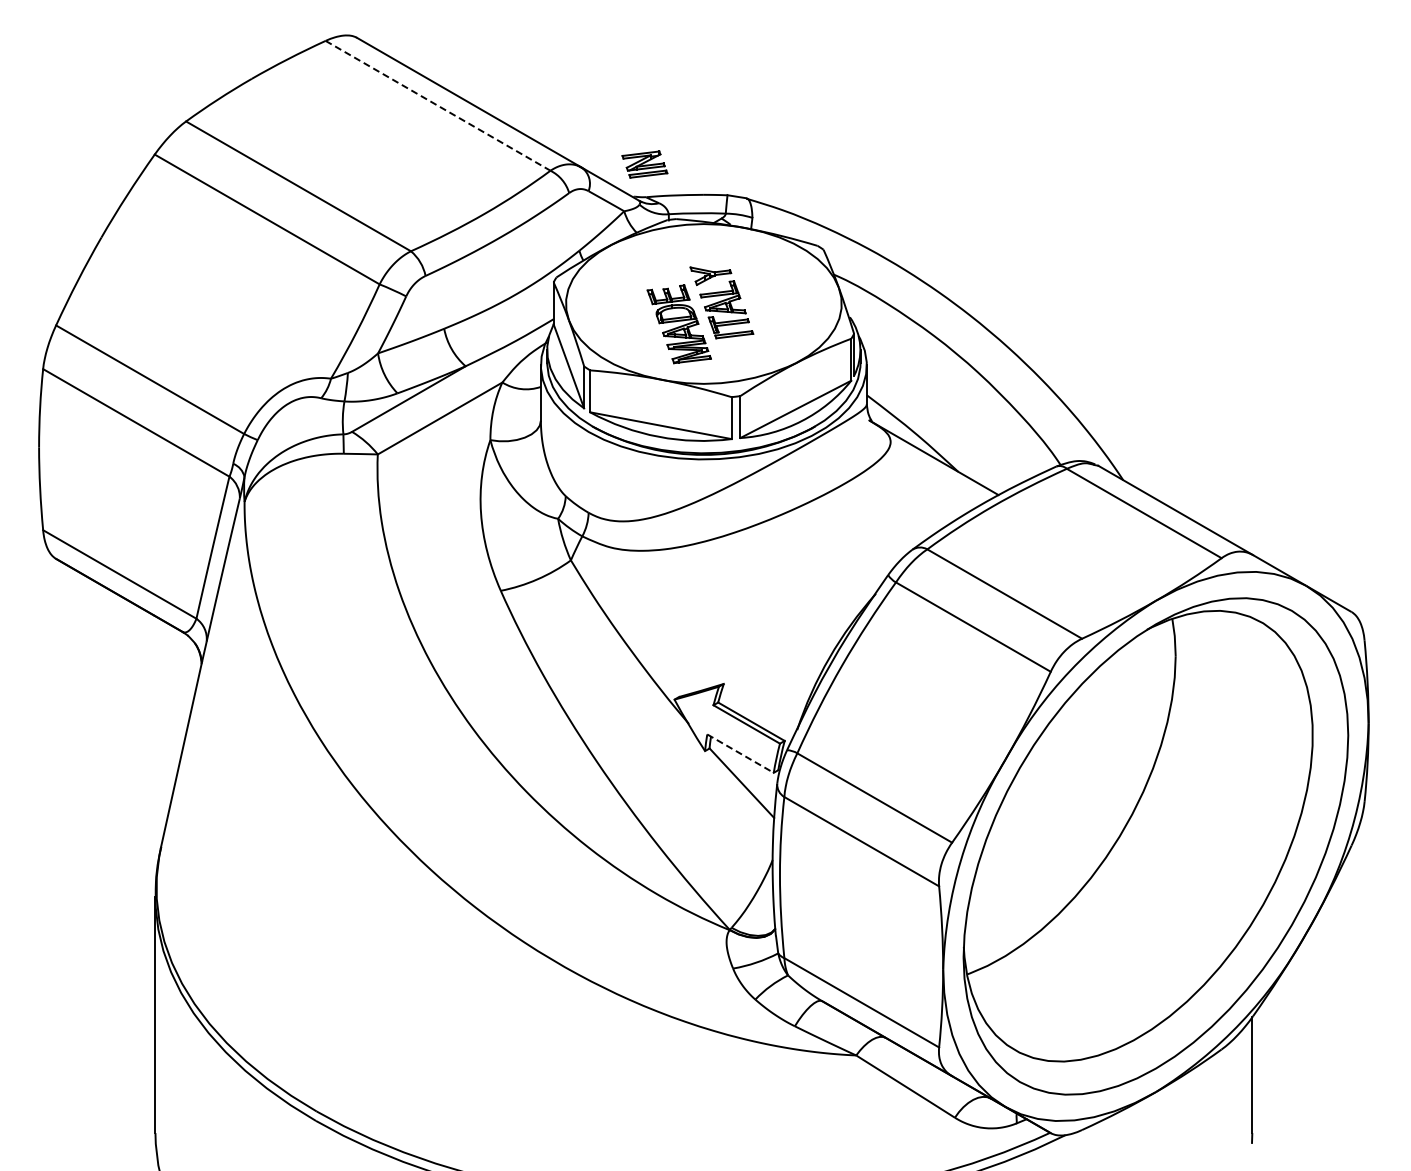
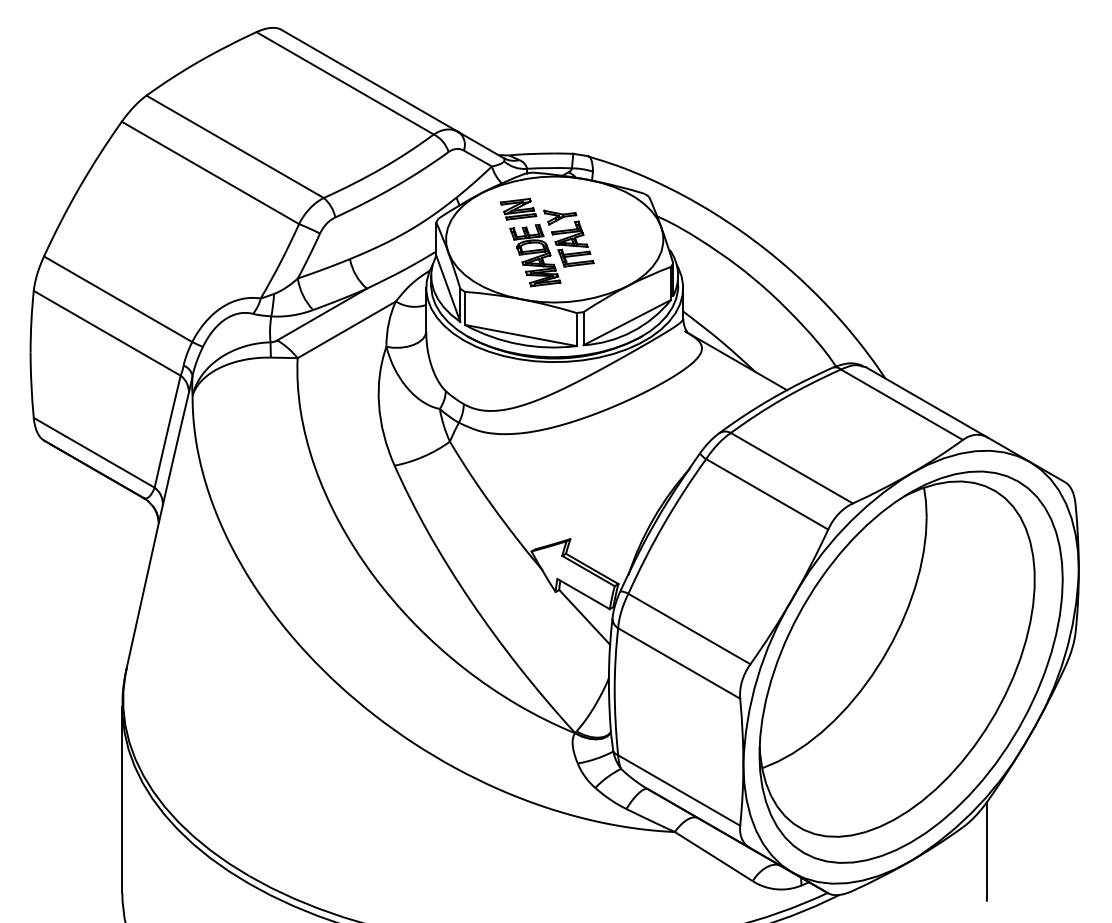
line: (438, 105) -> (345, 83), dashed -> solid
part: (644, 164) -> (518, 209), moved
line: (740, 753) -> (583, 593), dashed -> solid

